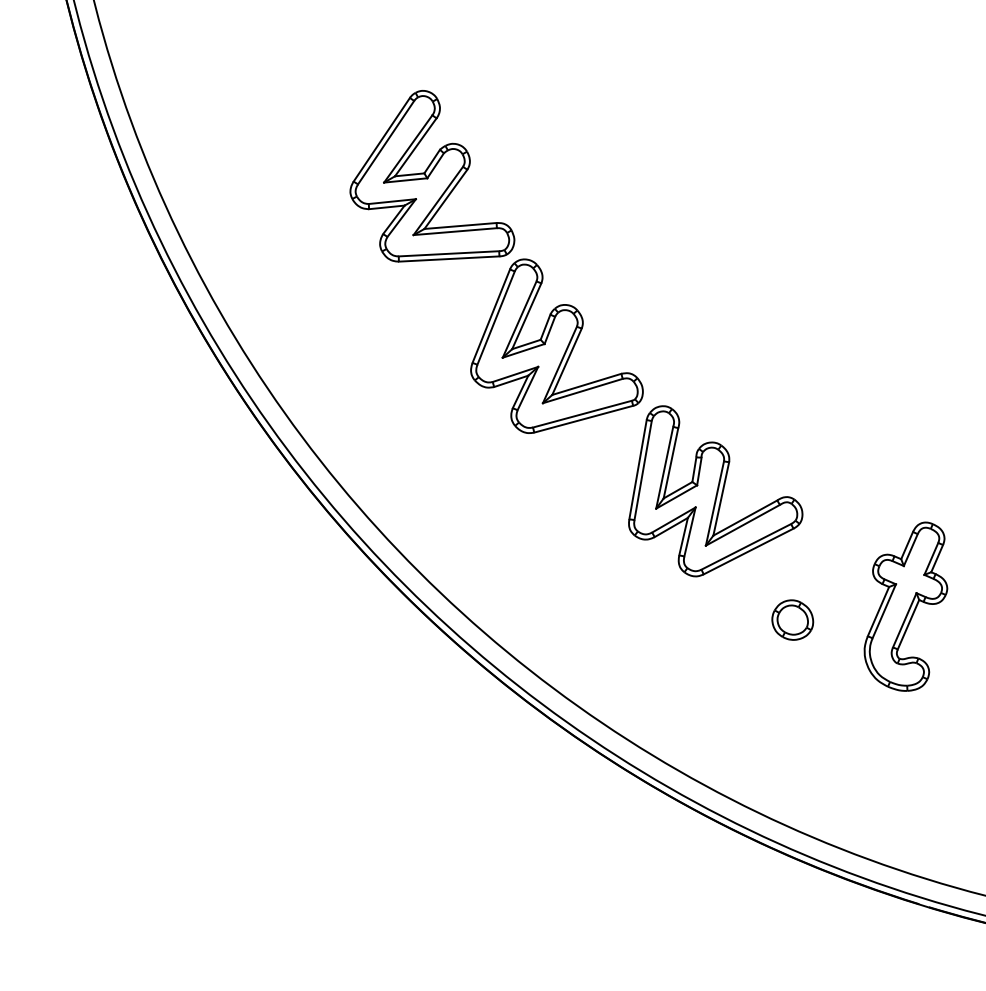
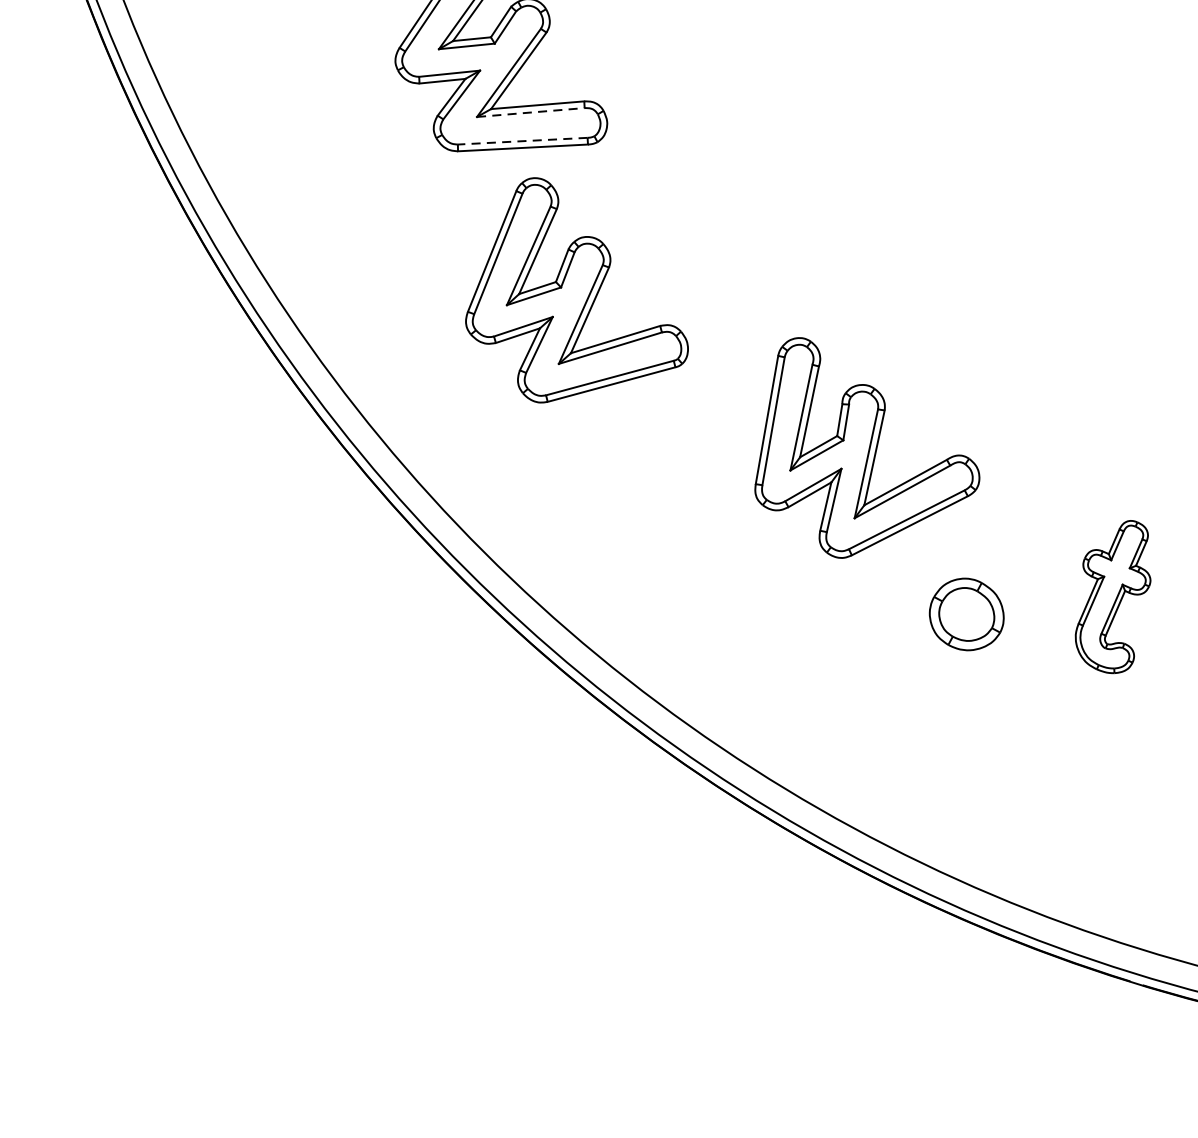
line: (455, 231) -> (531, 112), solid -> dashed
line: (448, 253) -> (522, 140), solid -> dashed
part: (556, 345) -> (576, 289), moved
part: (905, 606) -> (1112, 596), size x0.7
part: (792, 619) -> (966, 613), size x1.4

